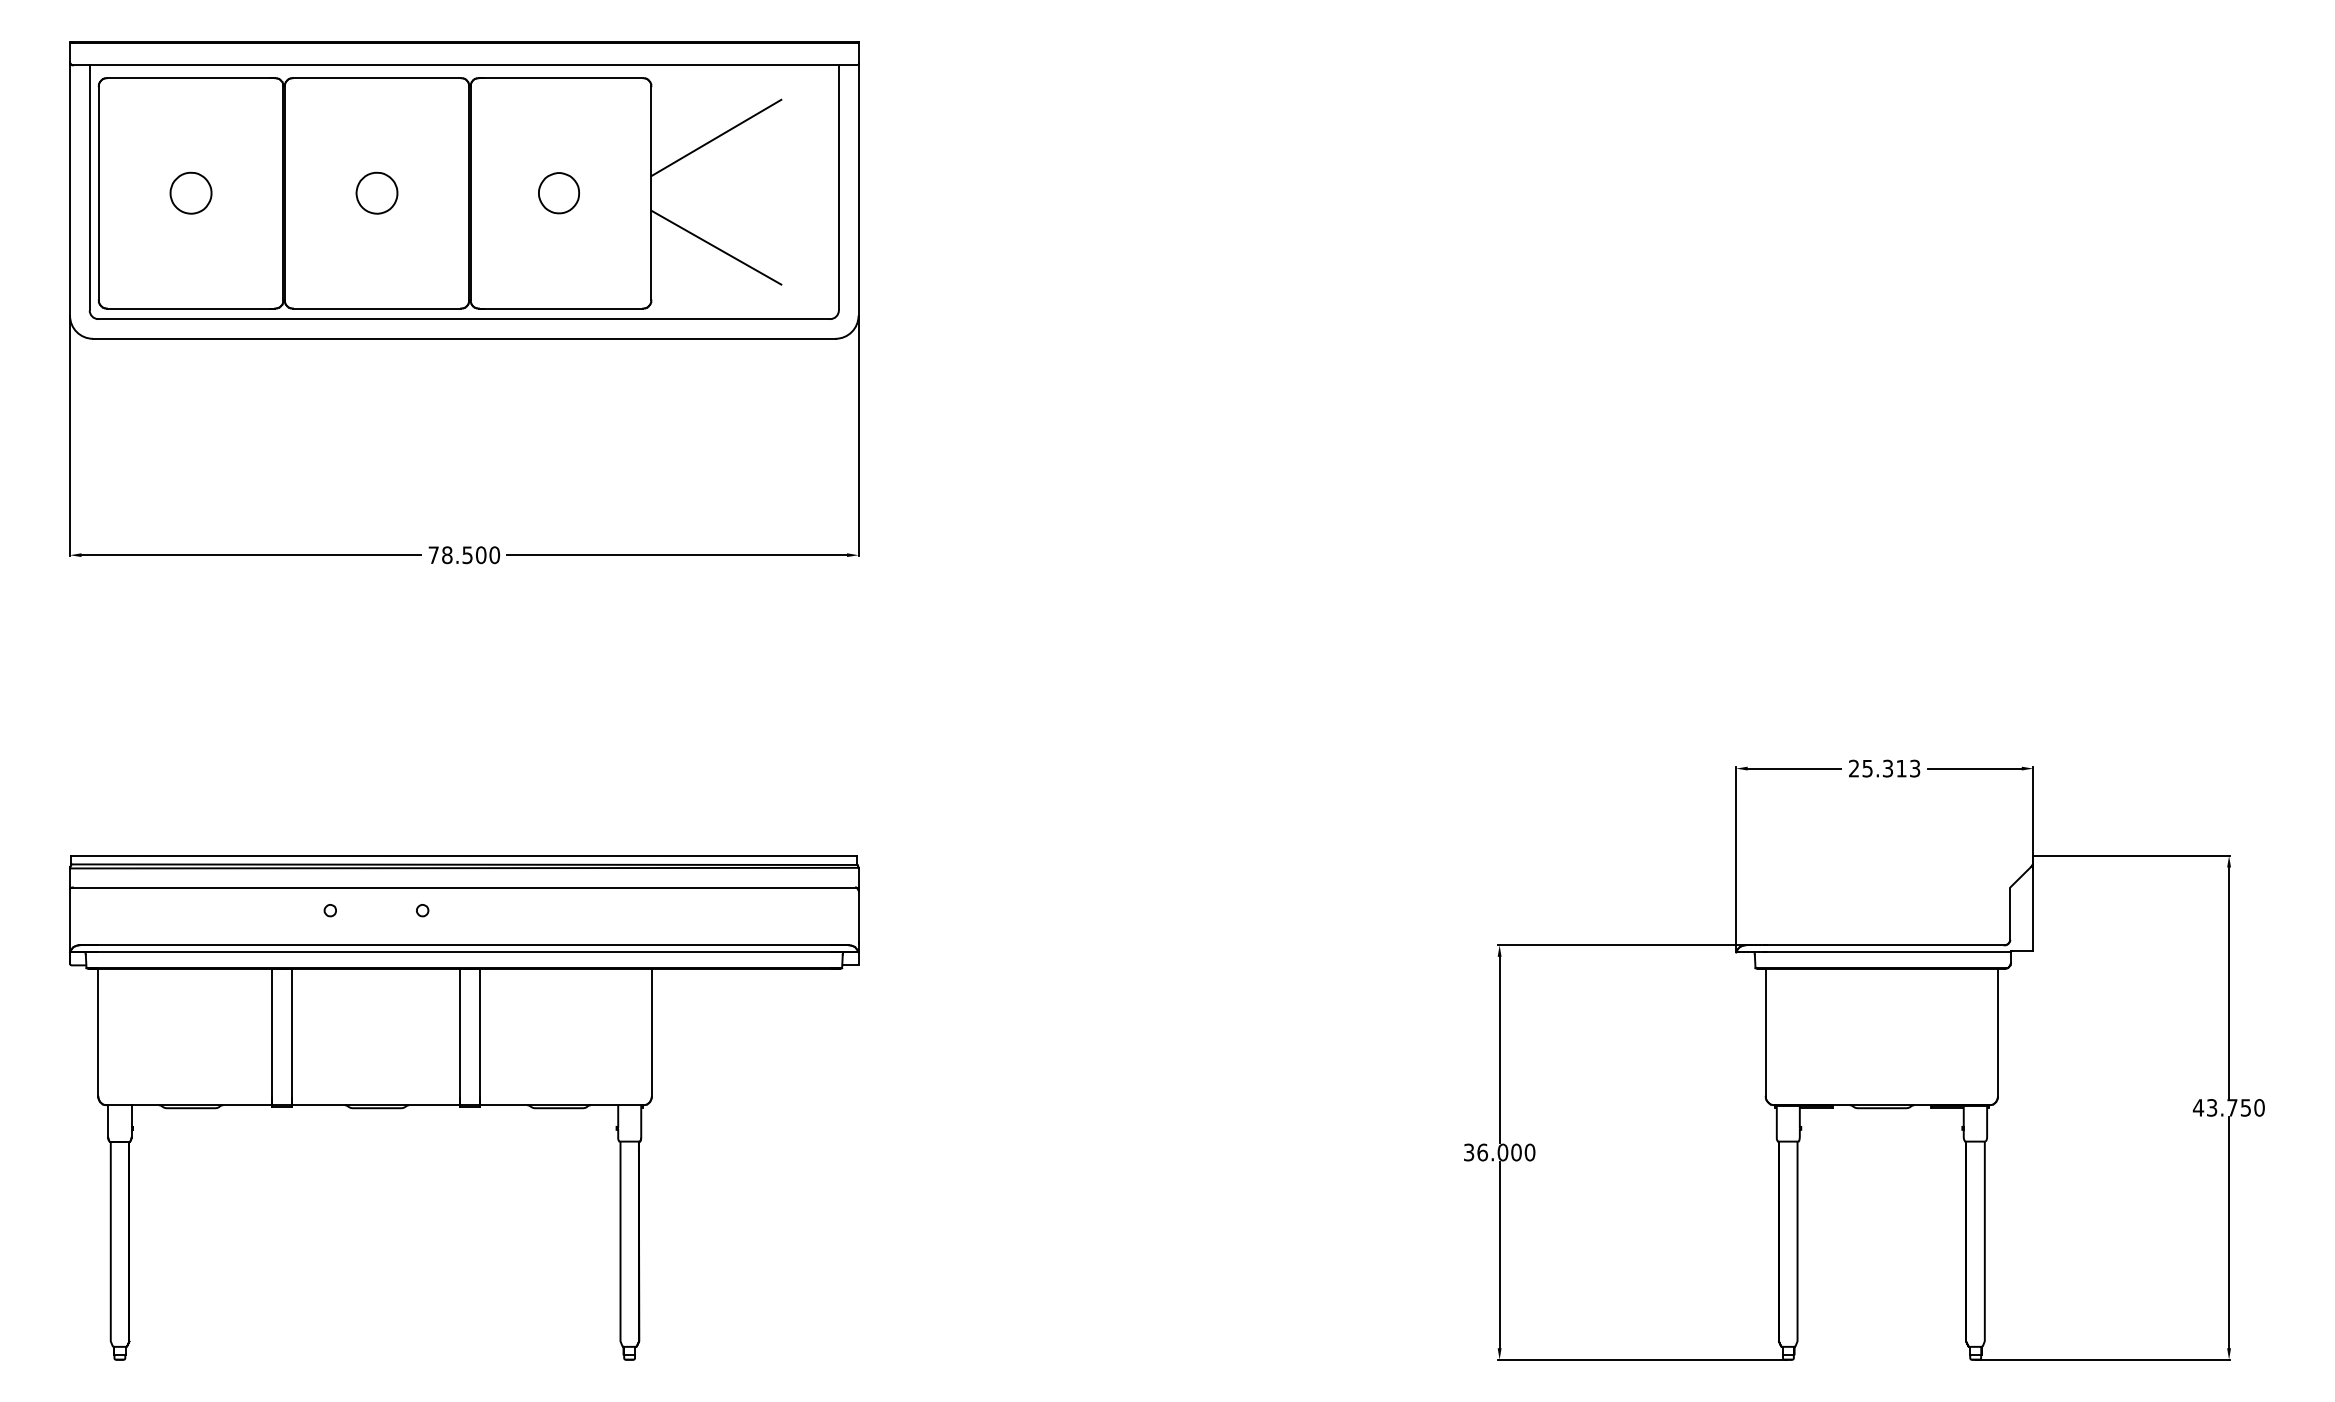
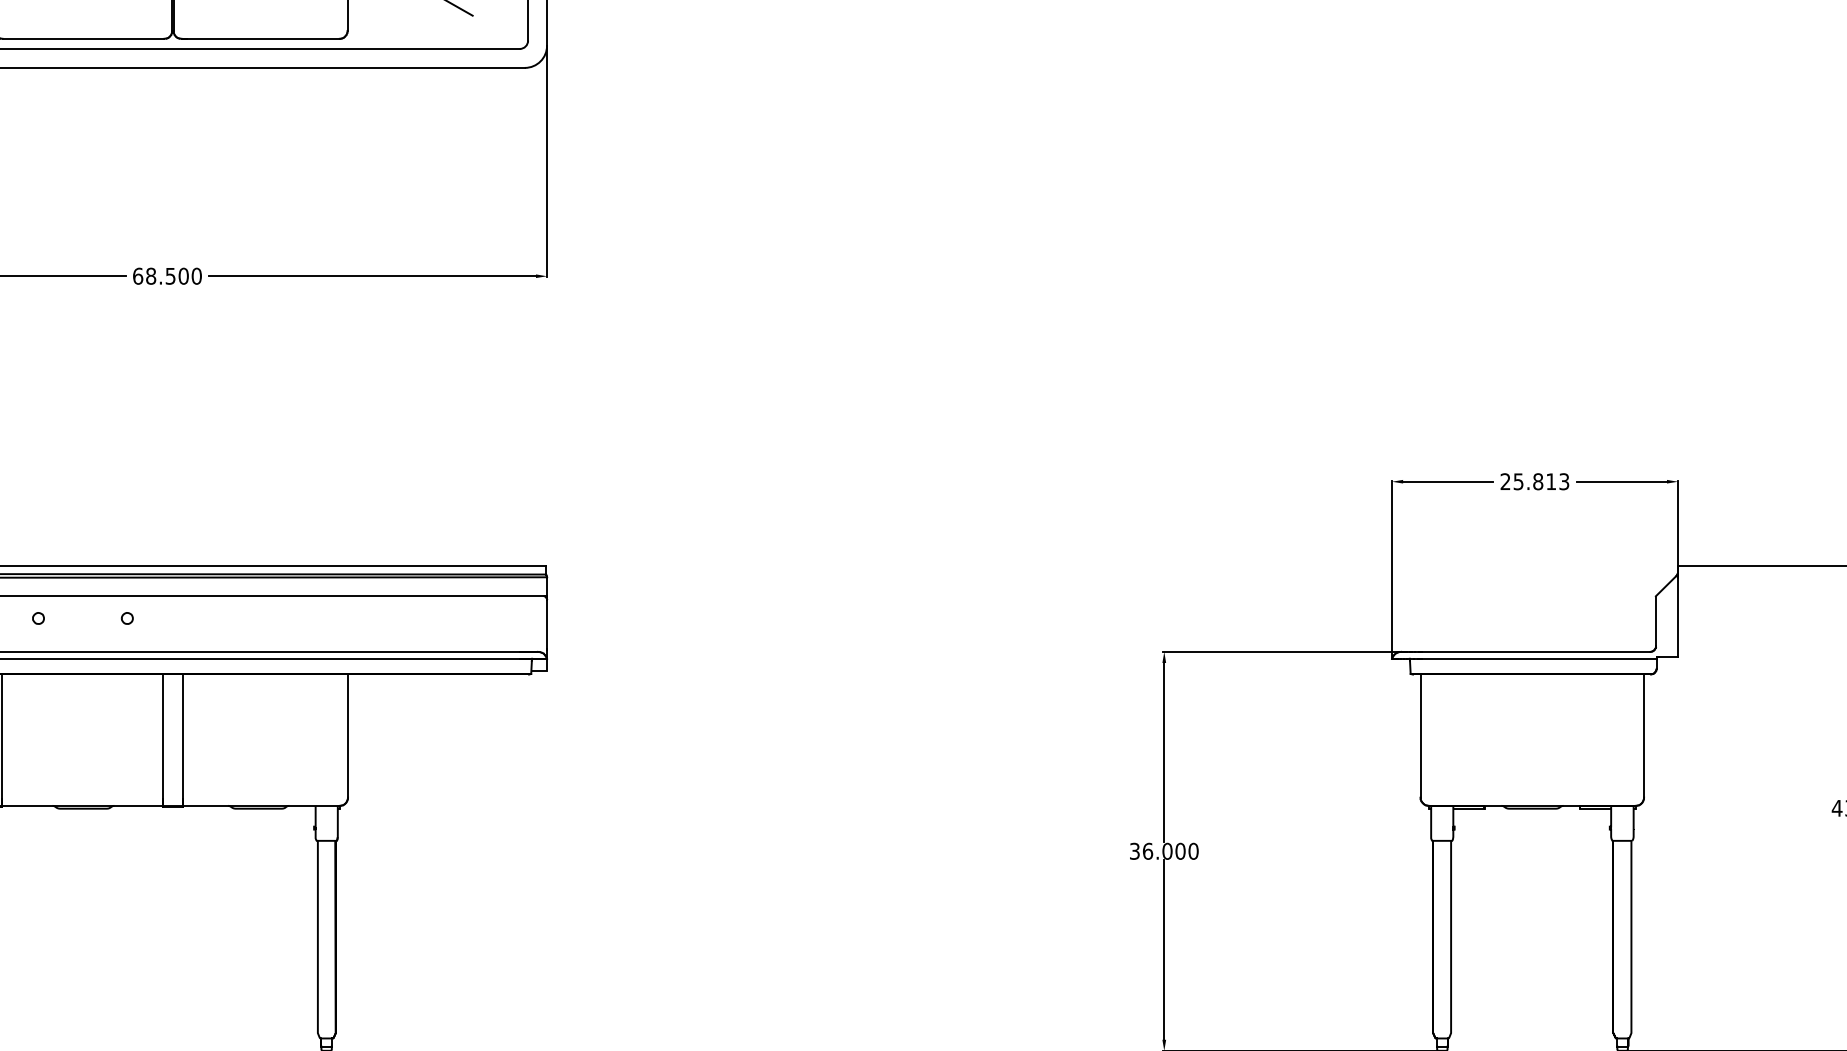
text: (433, 555) -> (137, 276), 78.500 -> 68.500
text: (1887, 768) -> (1537, 481), 25.313 -> 25.813

